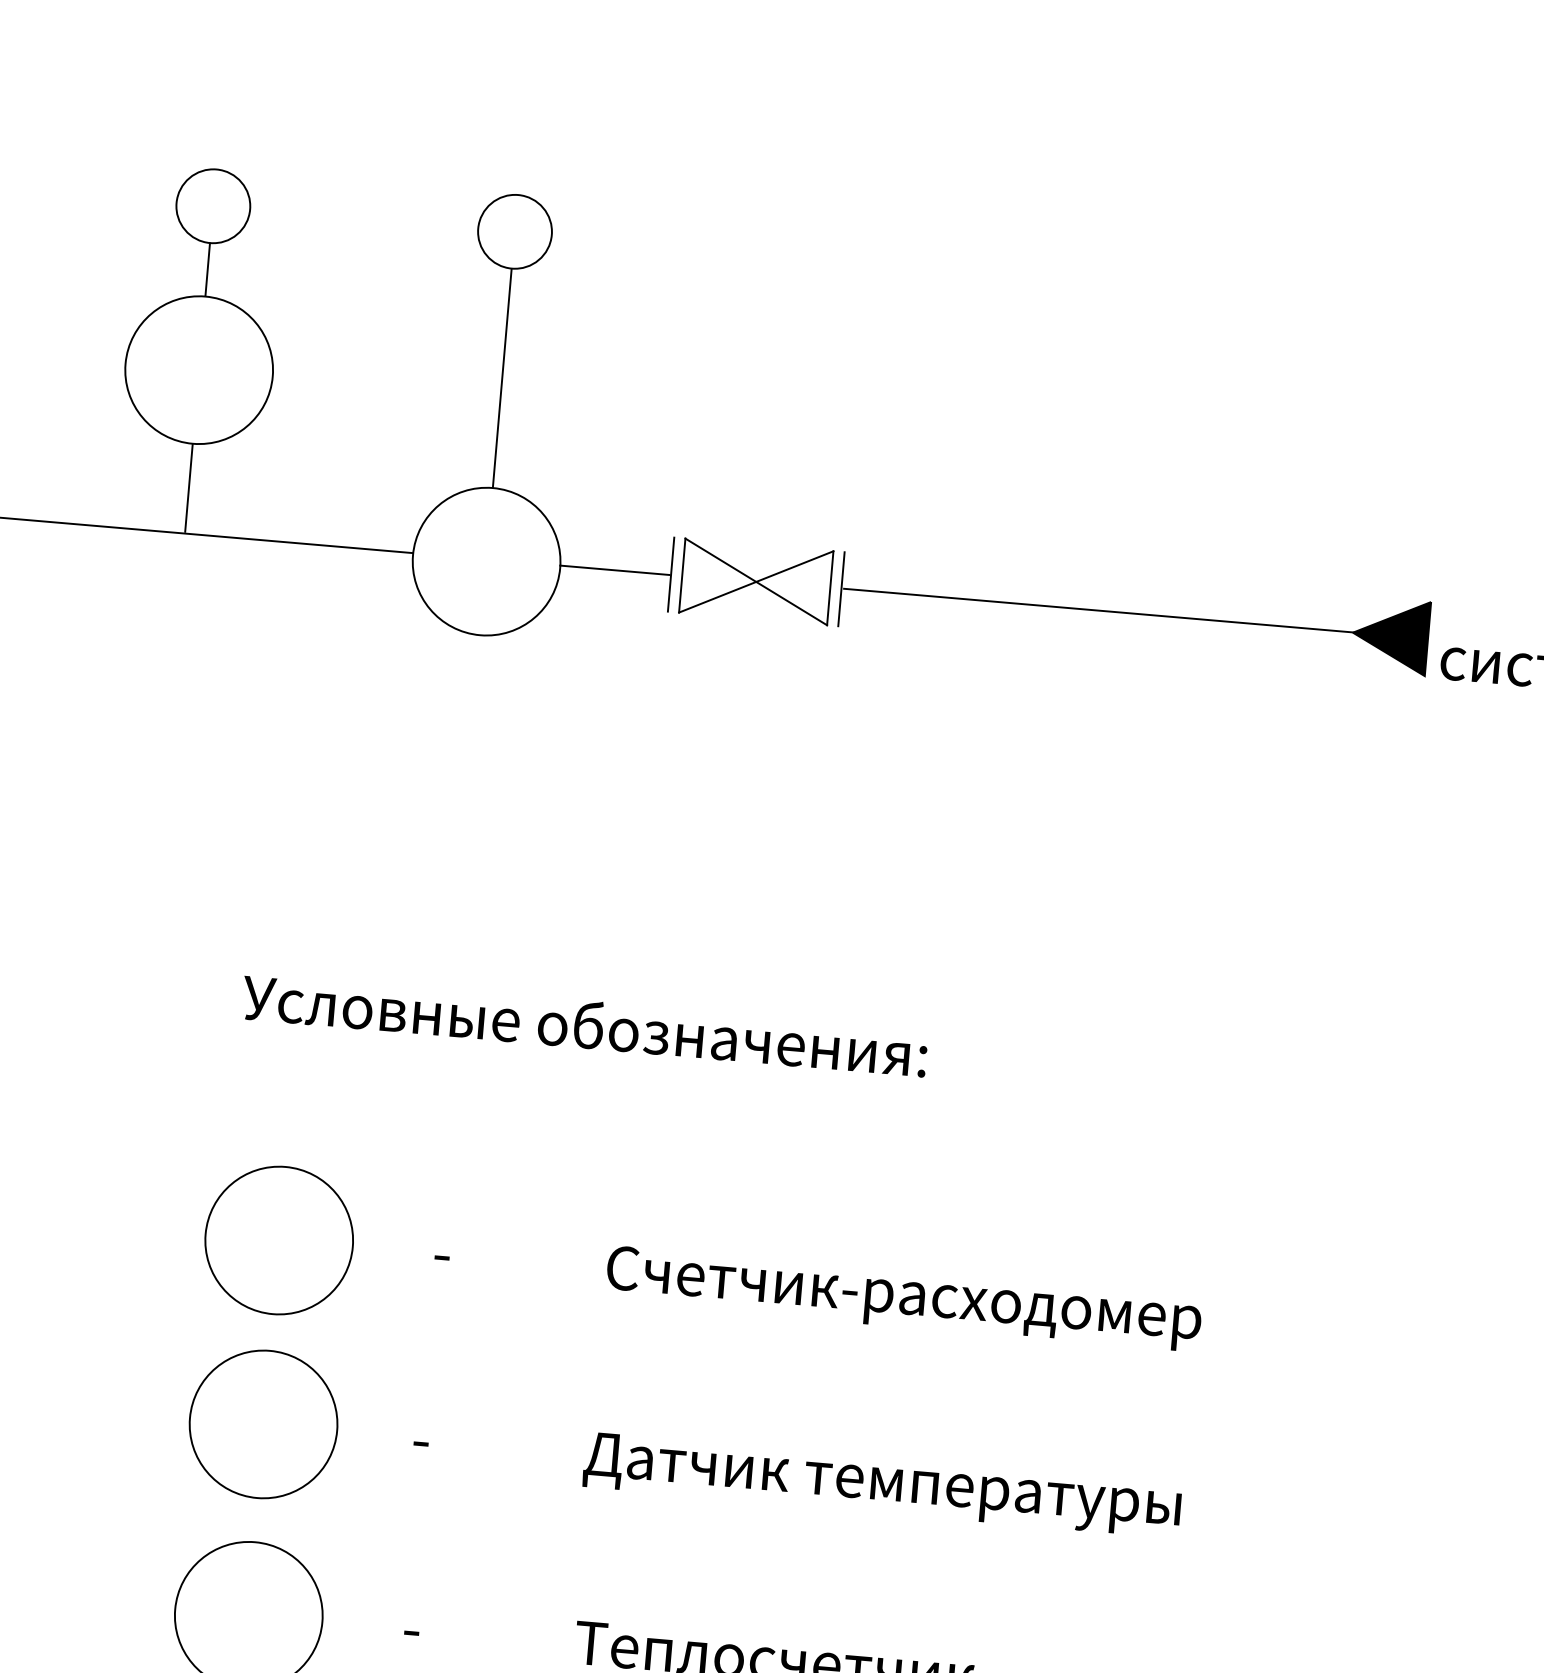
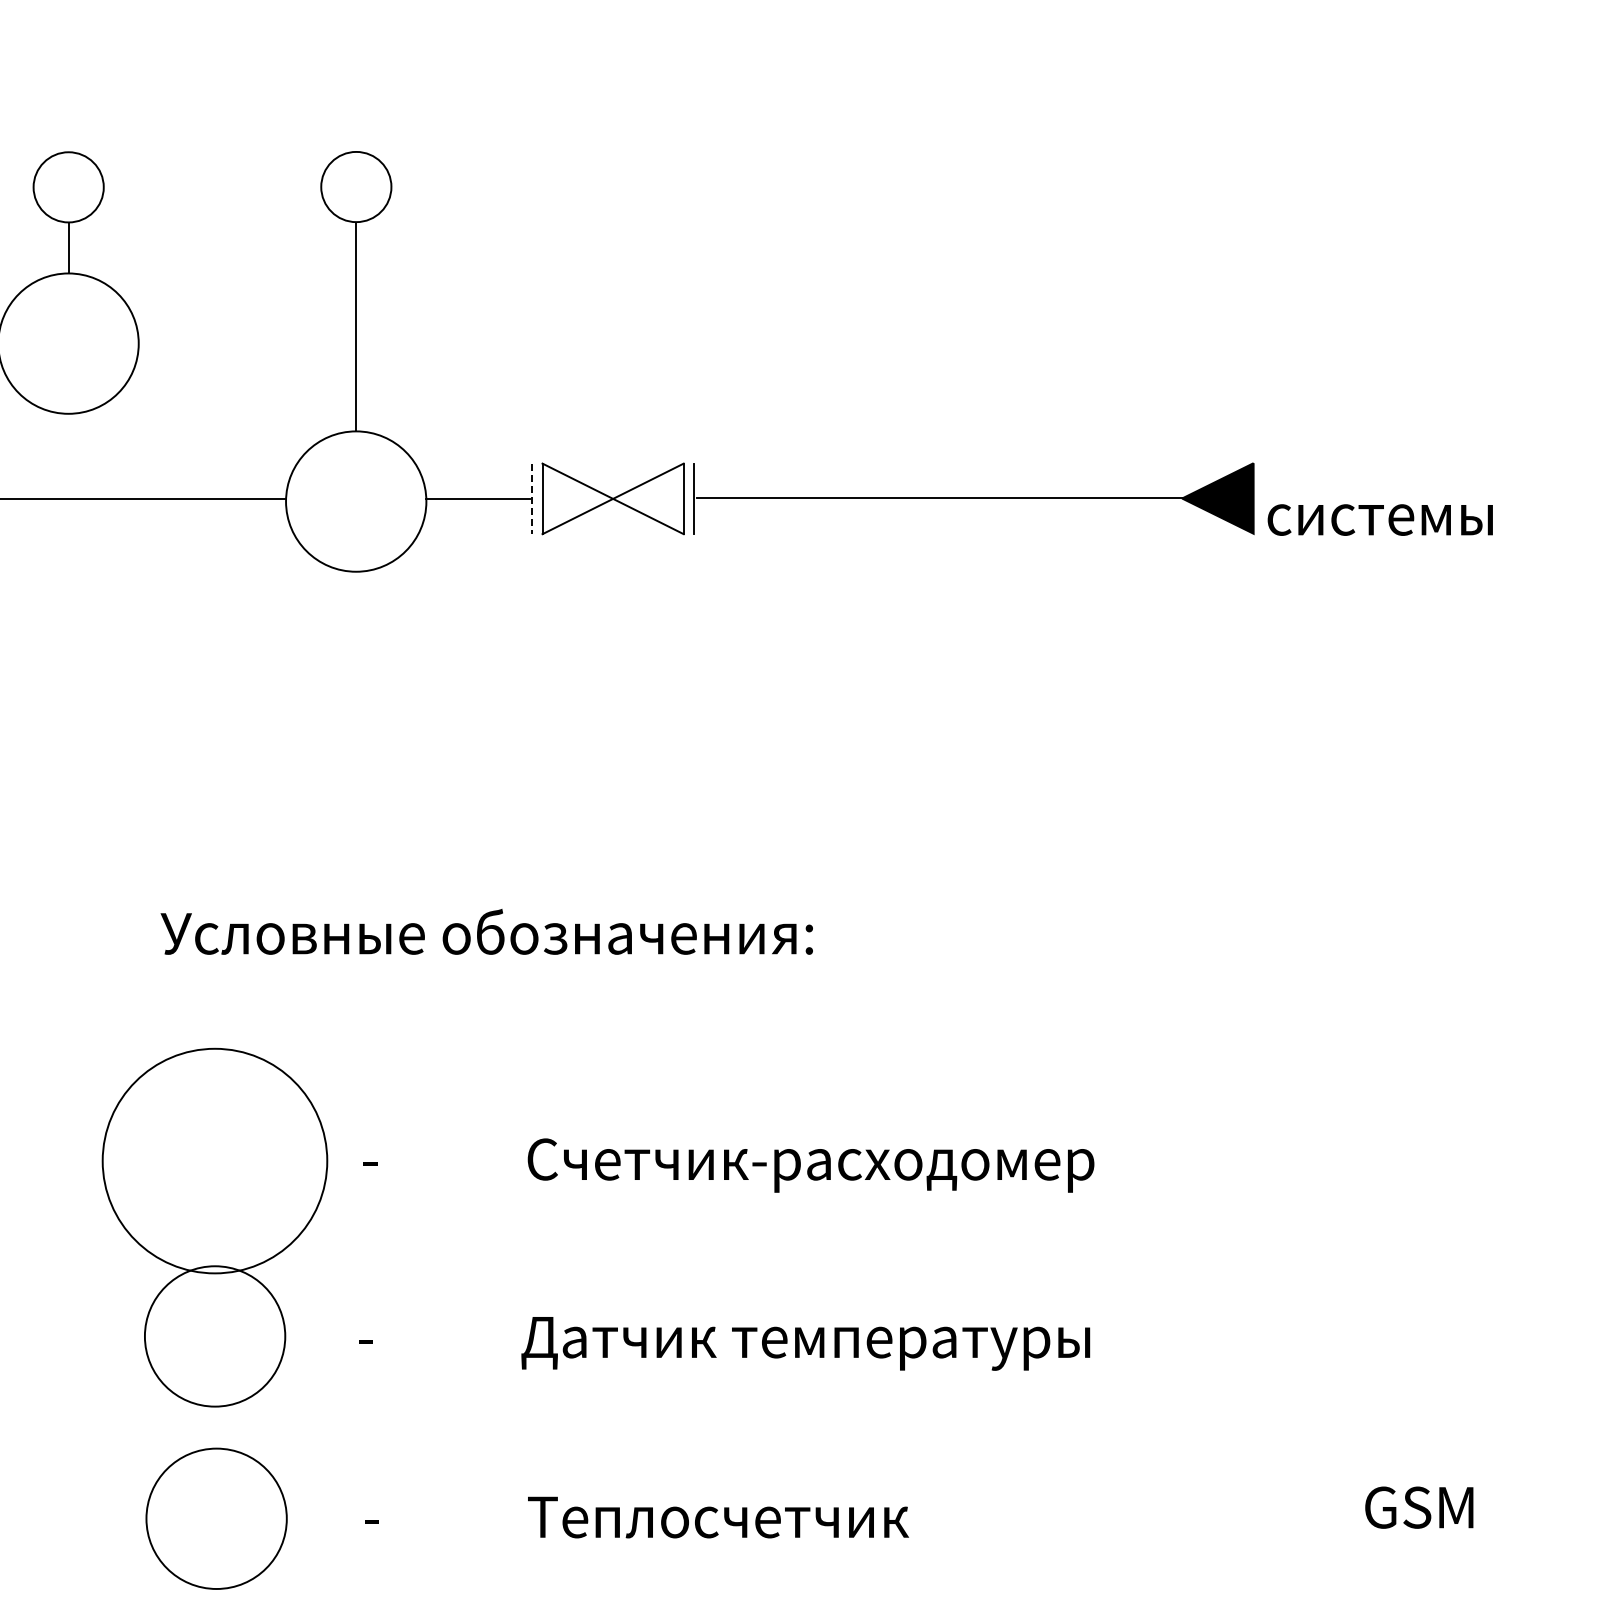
line: (189, 487) -> (68, 455), removed
line: (670, 575) -> (531, 499), solid -> dashed
circle: (278, 1239) -> (214, 1160), size x1.6

